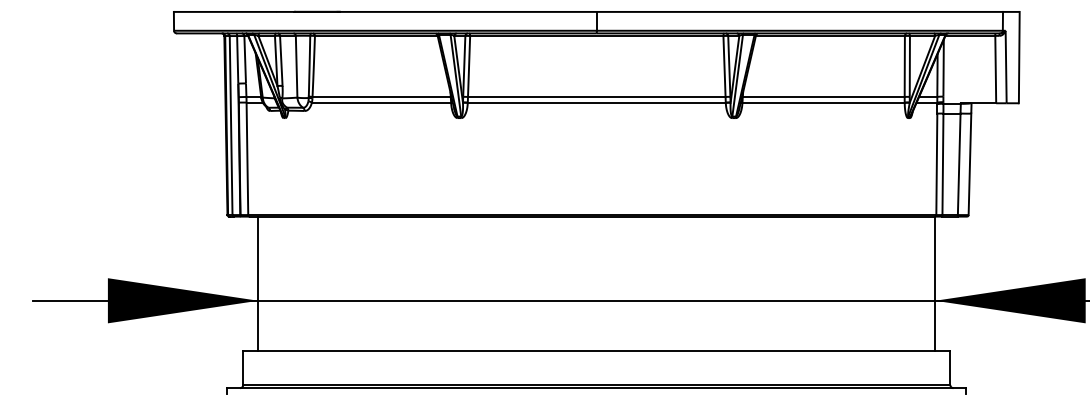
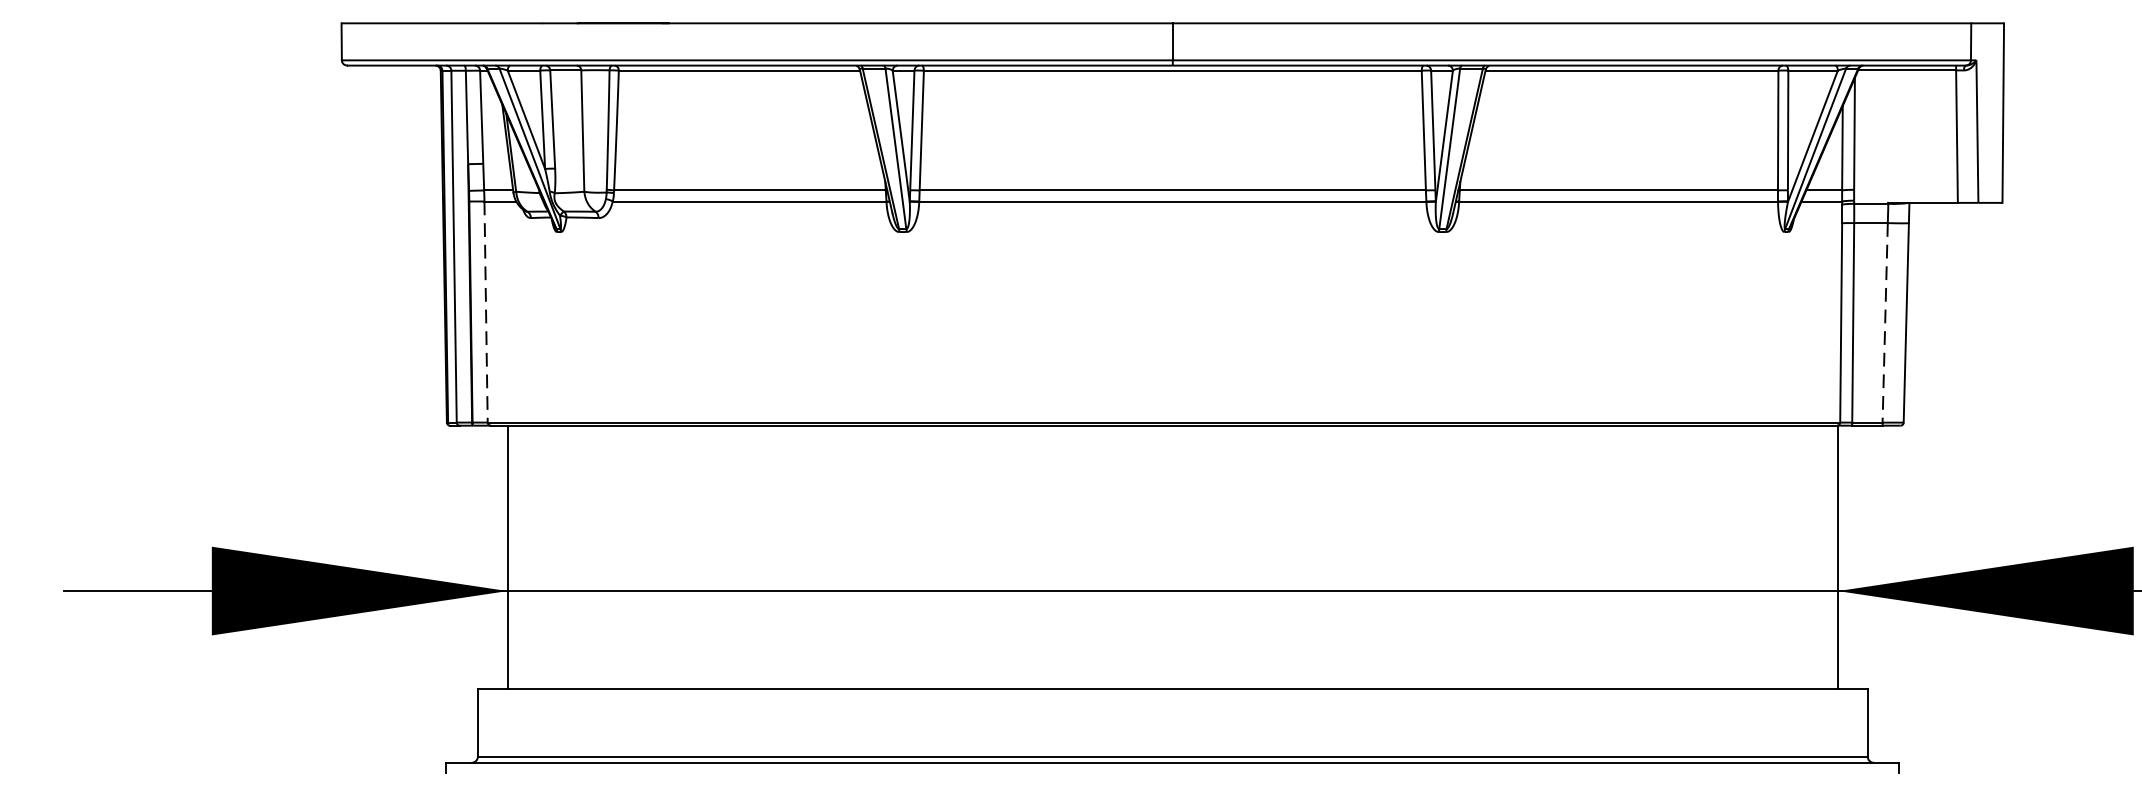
line: (247, 159) -> (486, 313), solid -> dashed
line: (959, 164) -> (1885, 323), solid -> dashed

